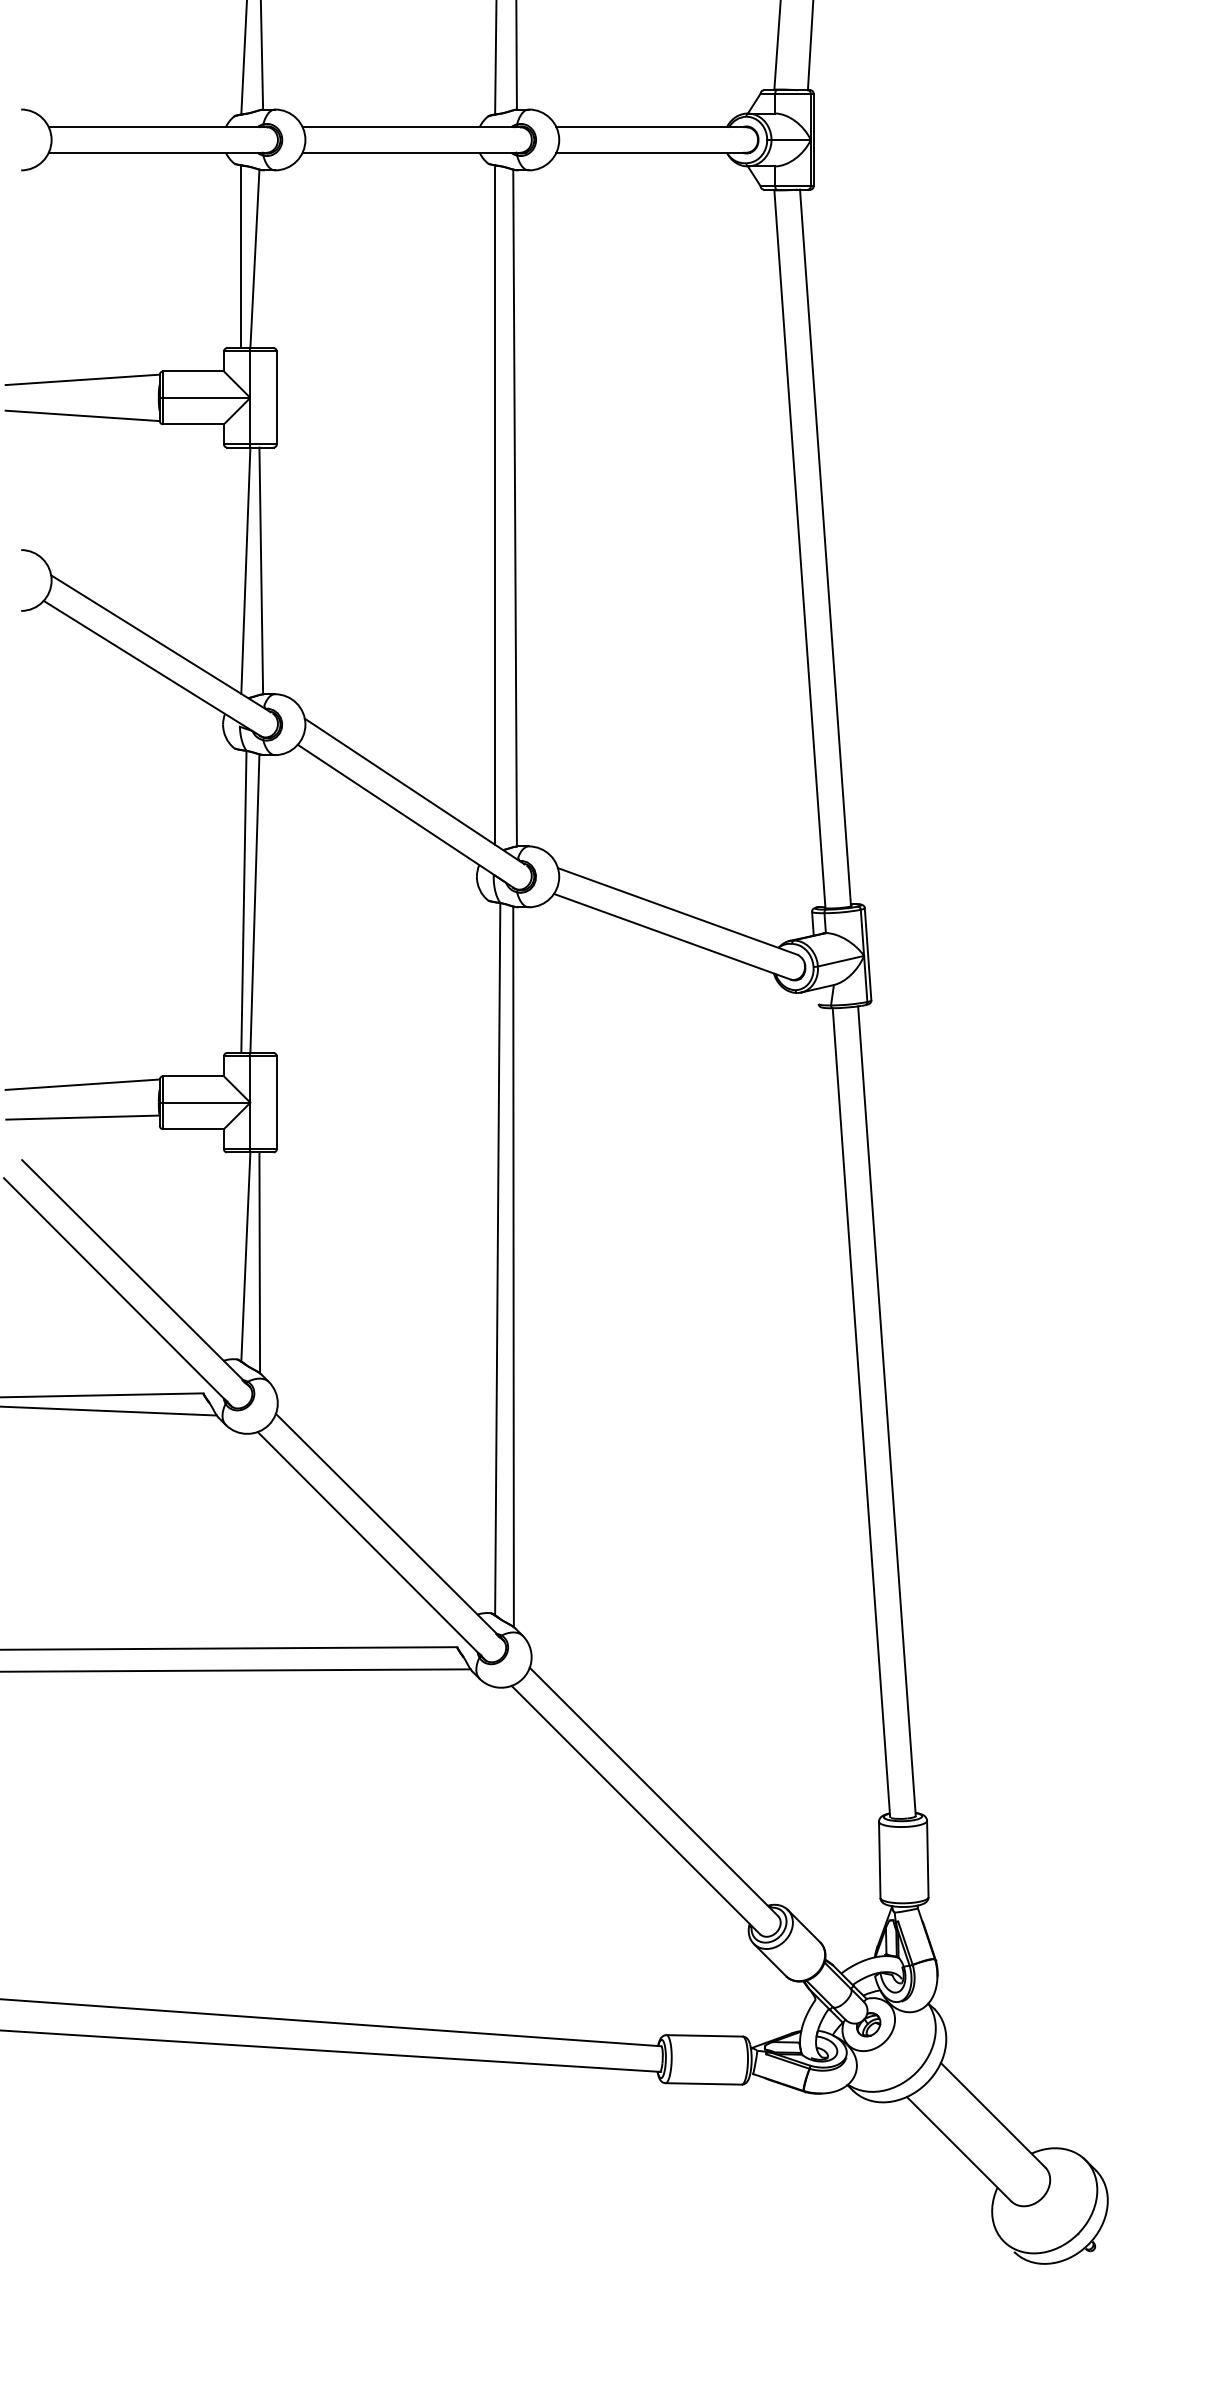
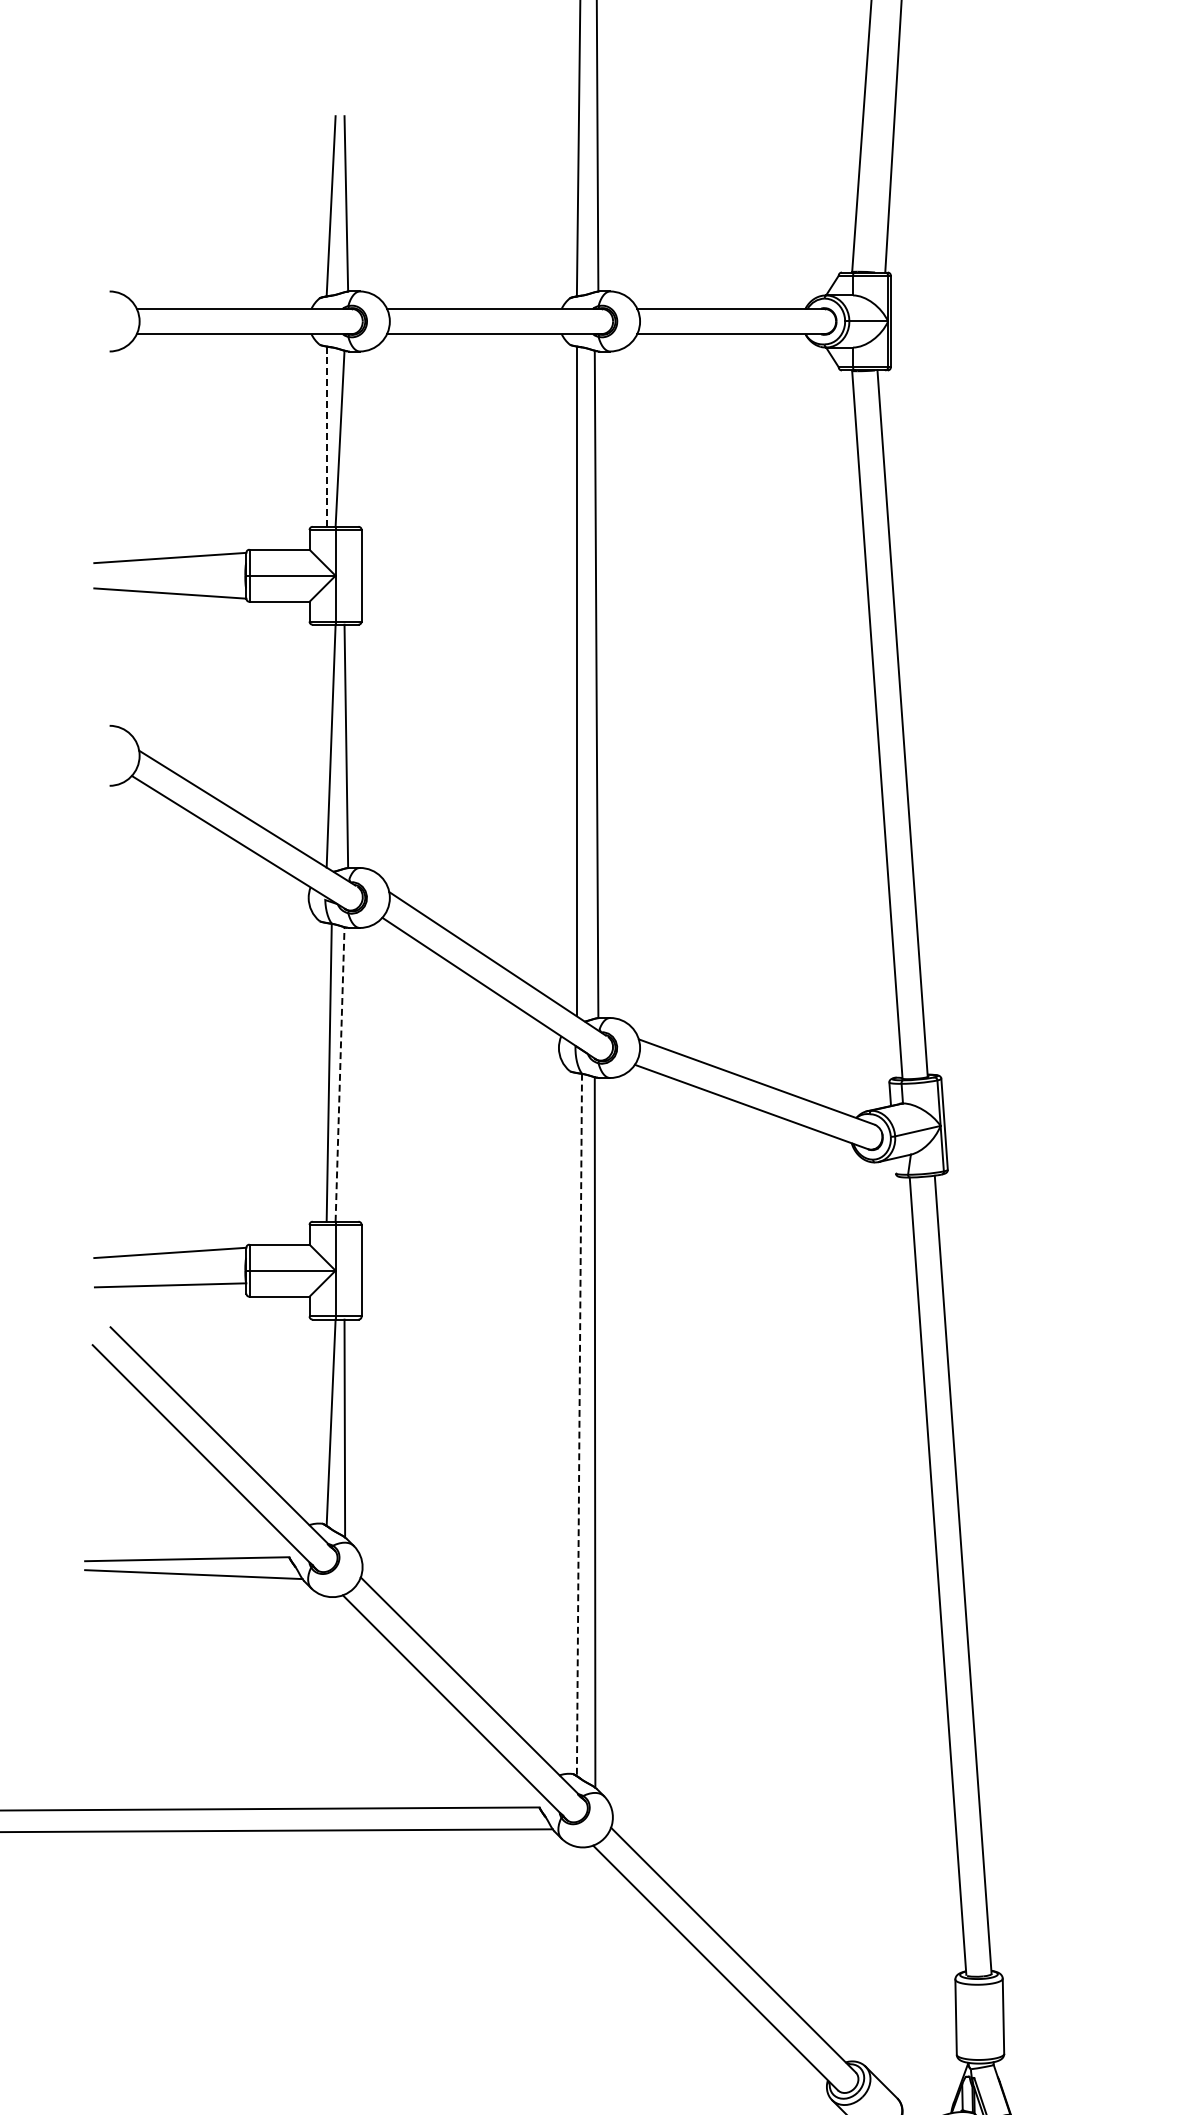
line: (241, 257) -> (326, 437), solid -> dashed
line: (254, 903) -> (339, 1074), solid -> dashed
line: (497, 1259) -> (579, 1425), solid -> dashed

